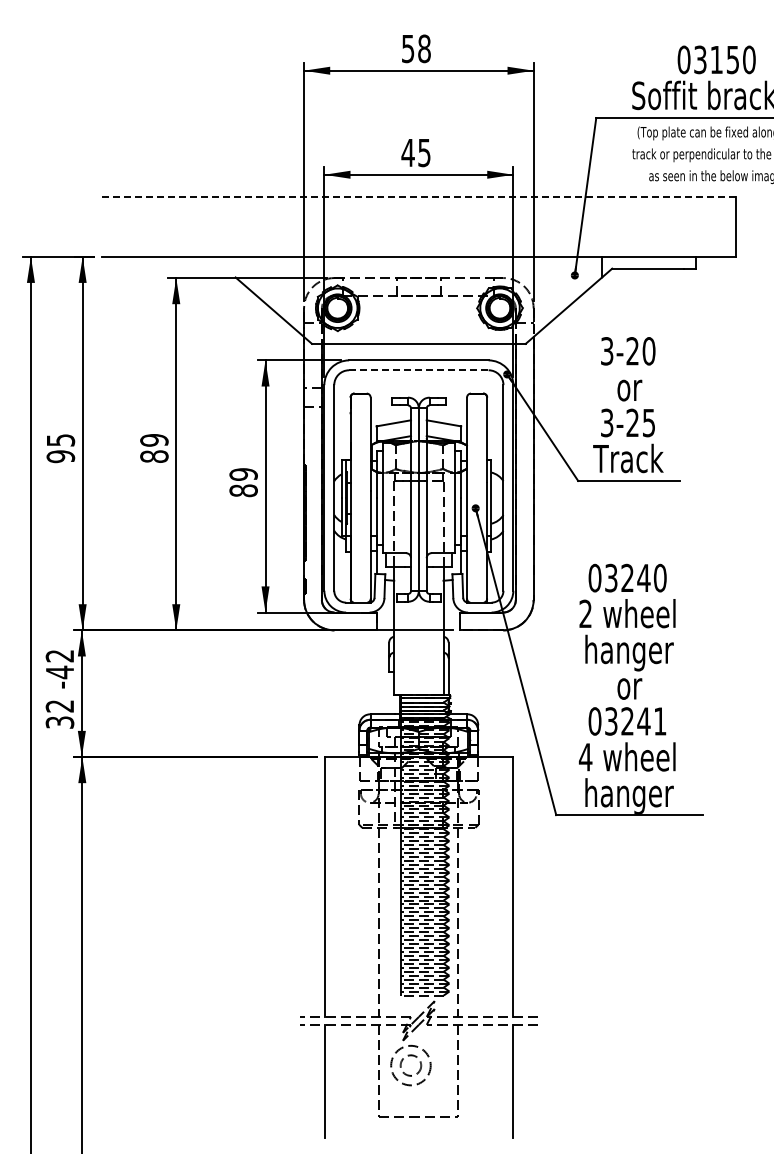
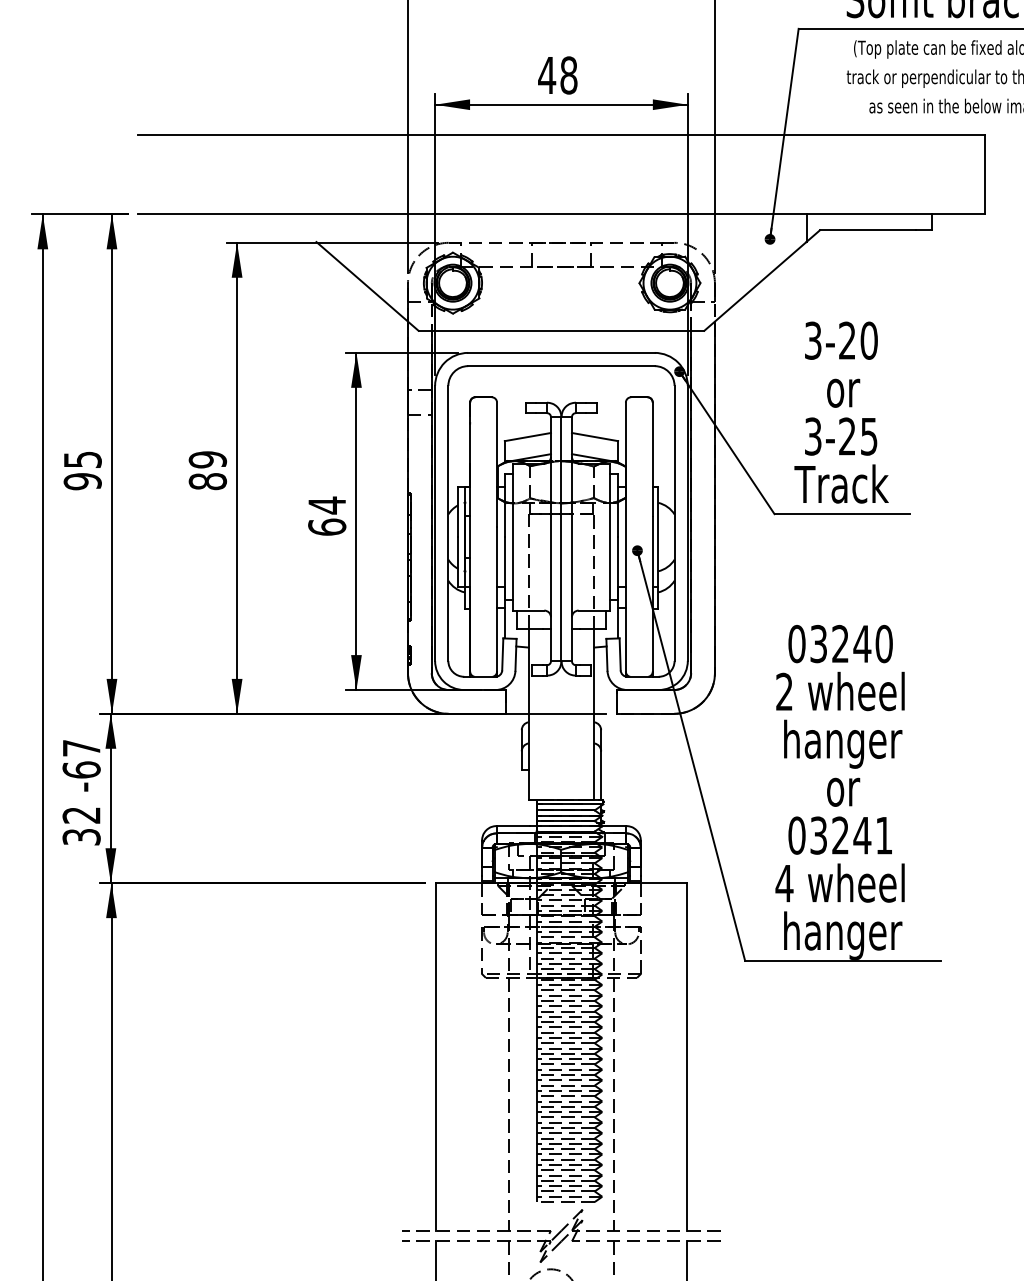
text: (424, 152) -> (568, 74), 45 -> 48
line: (418, 197) -> (560, 135), dashed -> solid
line: (418, 370) -> (560, 366), dashed -> solid
text: (243, 482) -> (326, 516), 89 -> 64
text: (59, 664) -> (80, 759), -42 -> -67

